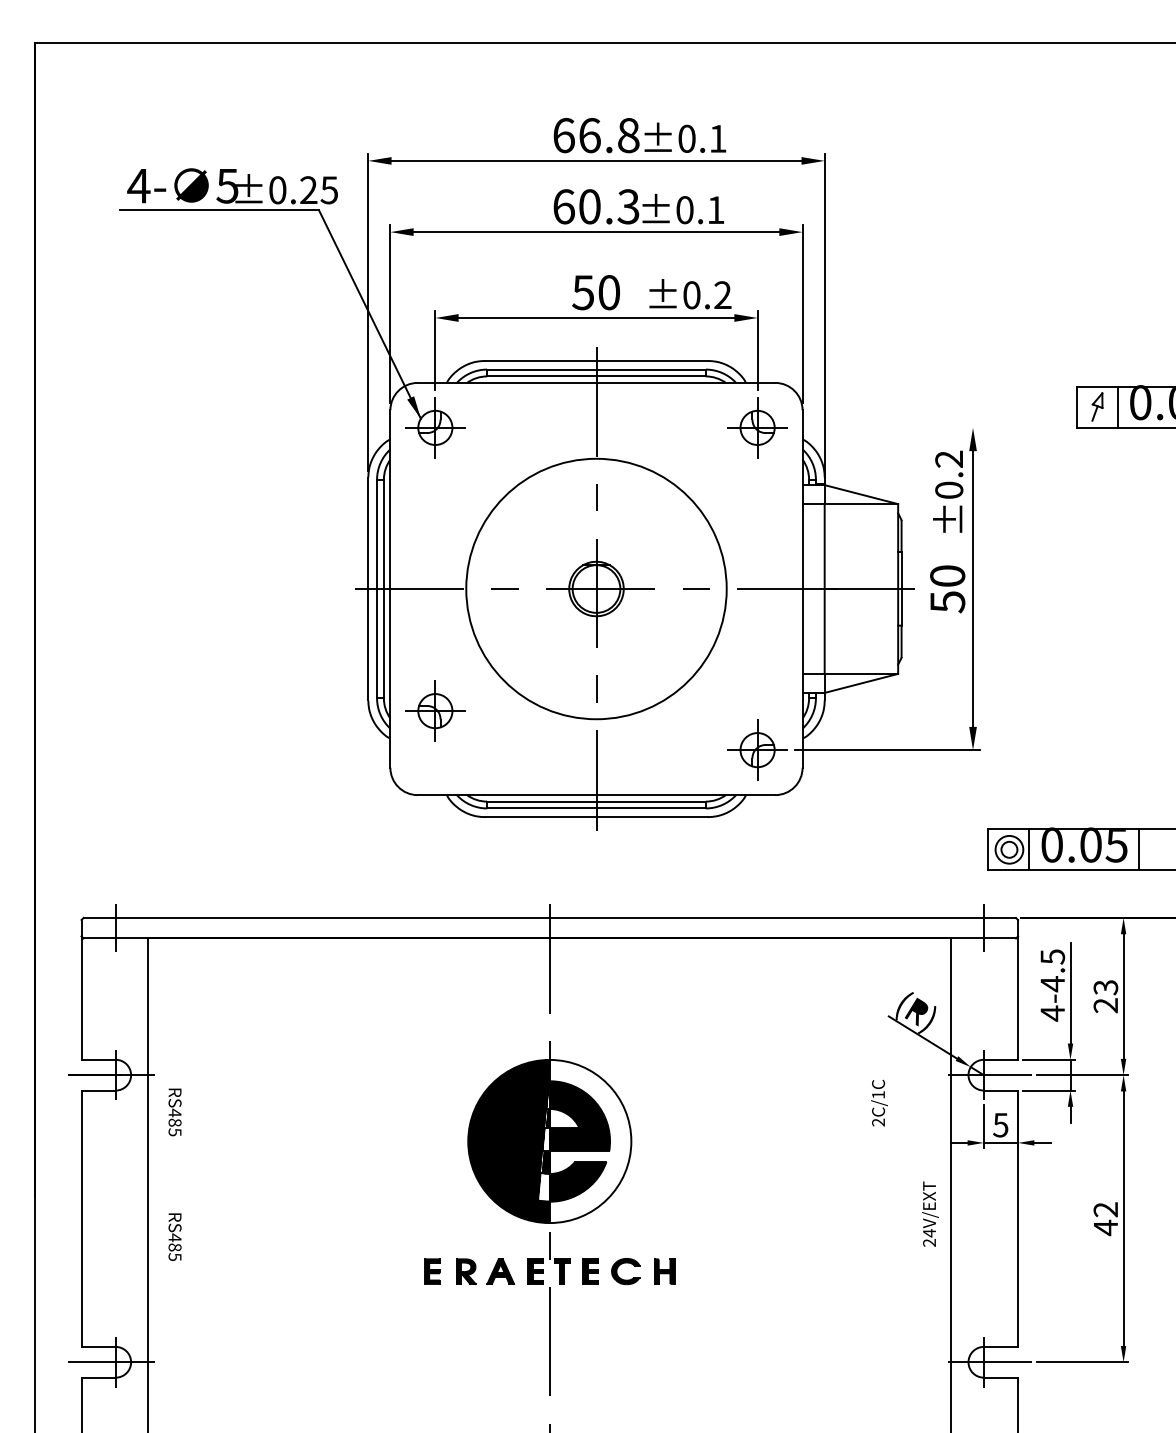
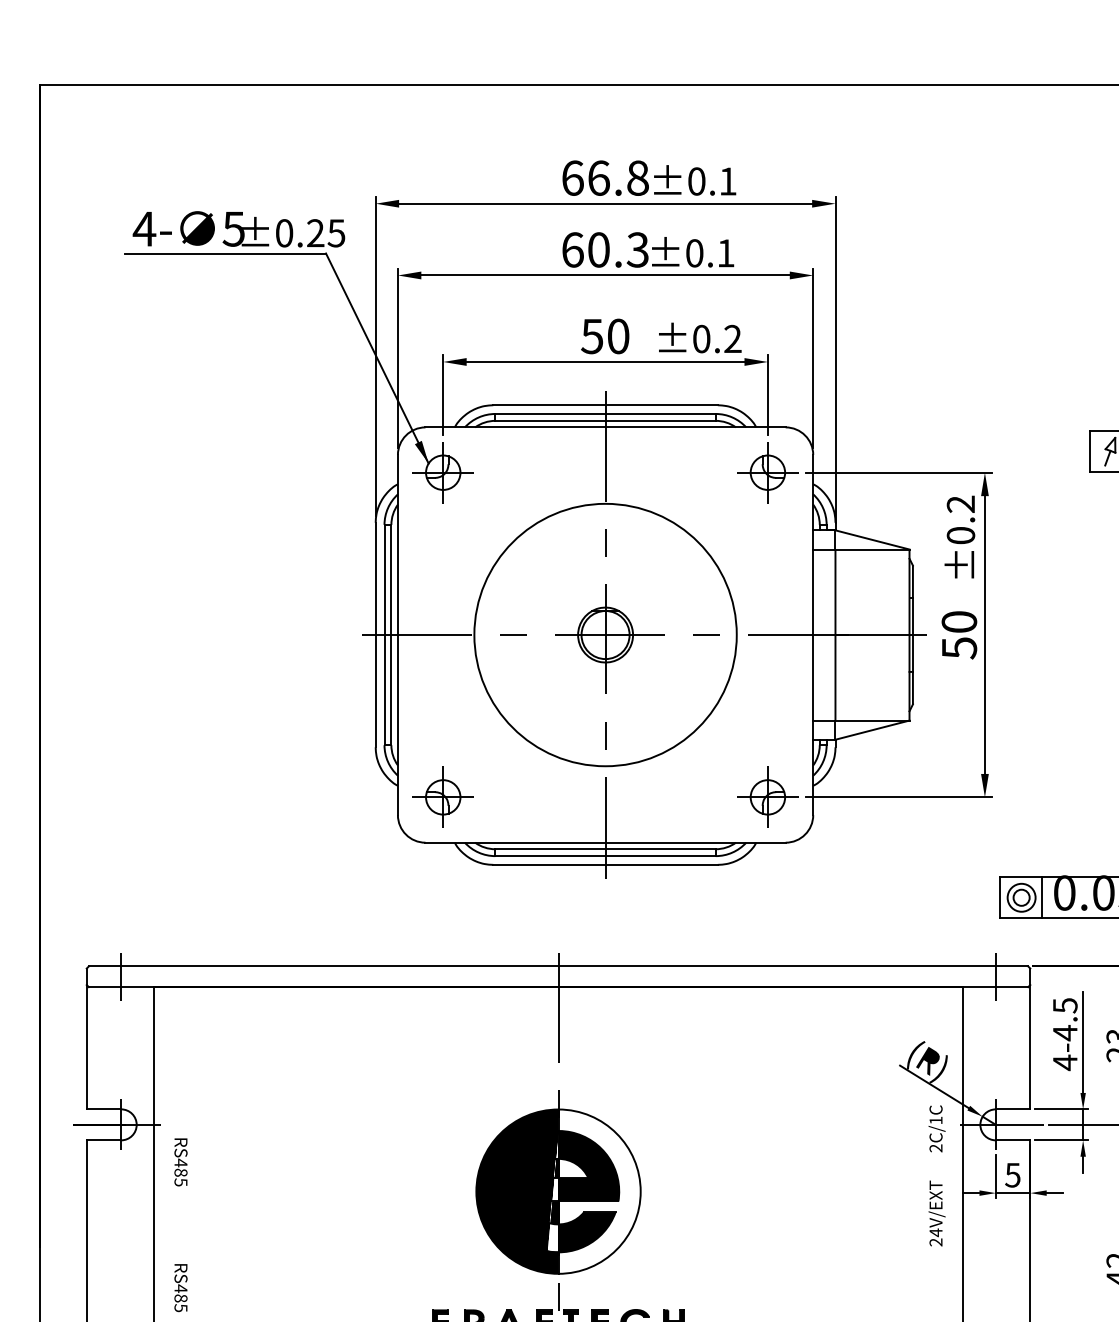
line: (887, 427) -> (898, 472), added
part: (435, 710) -> (443, 796), moved
text: (879, 1102) -> (937, 1128), moved
text: (930, 1213) -> (937, 1212), moved

